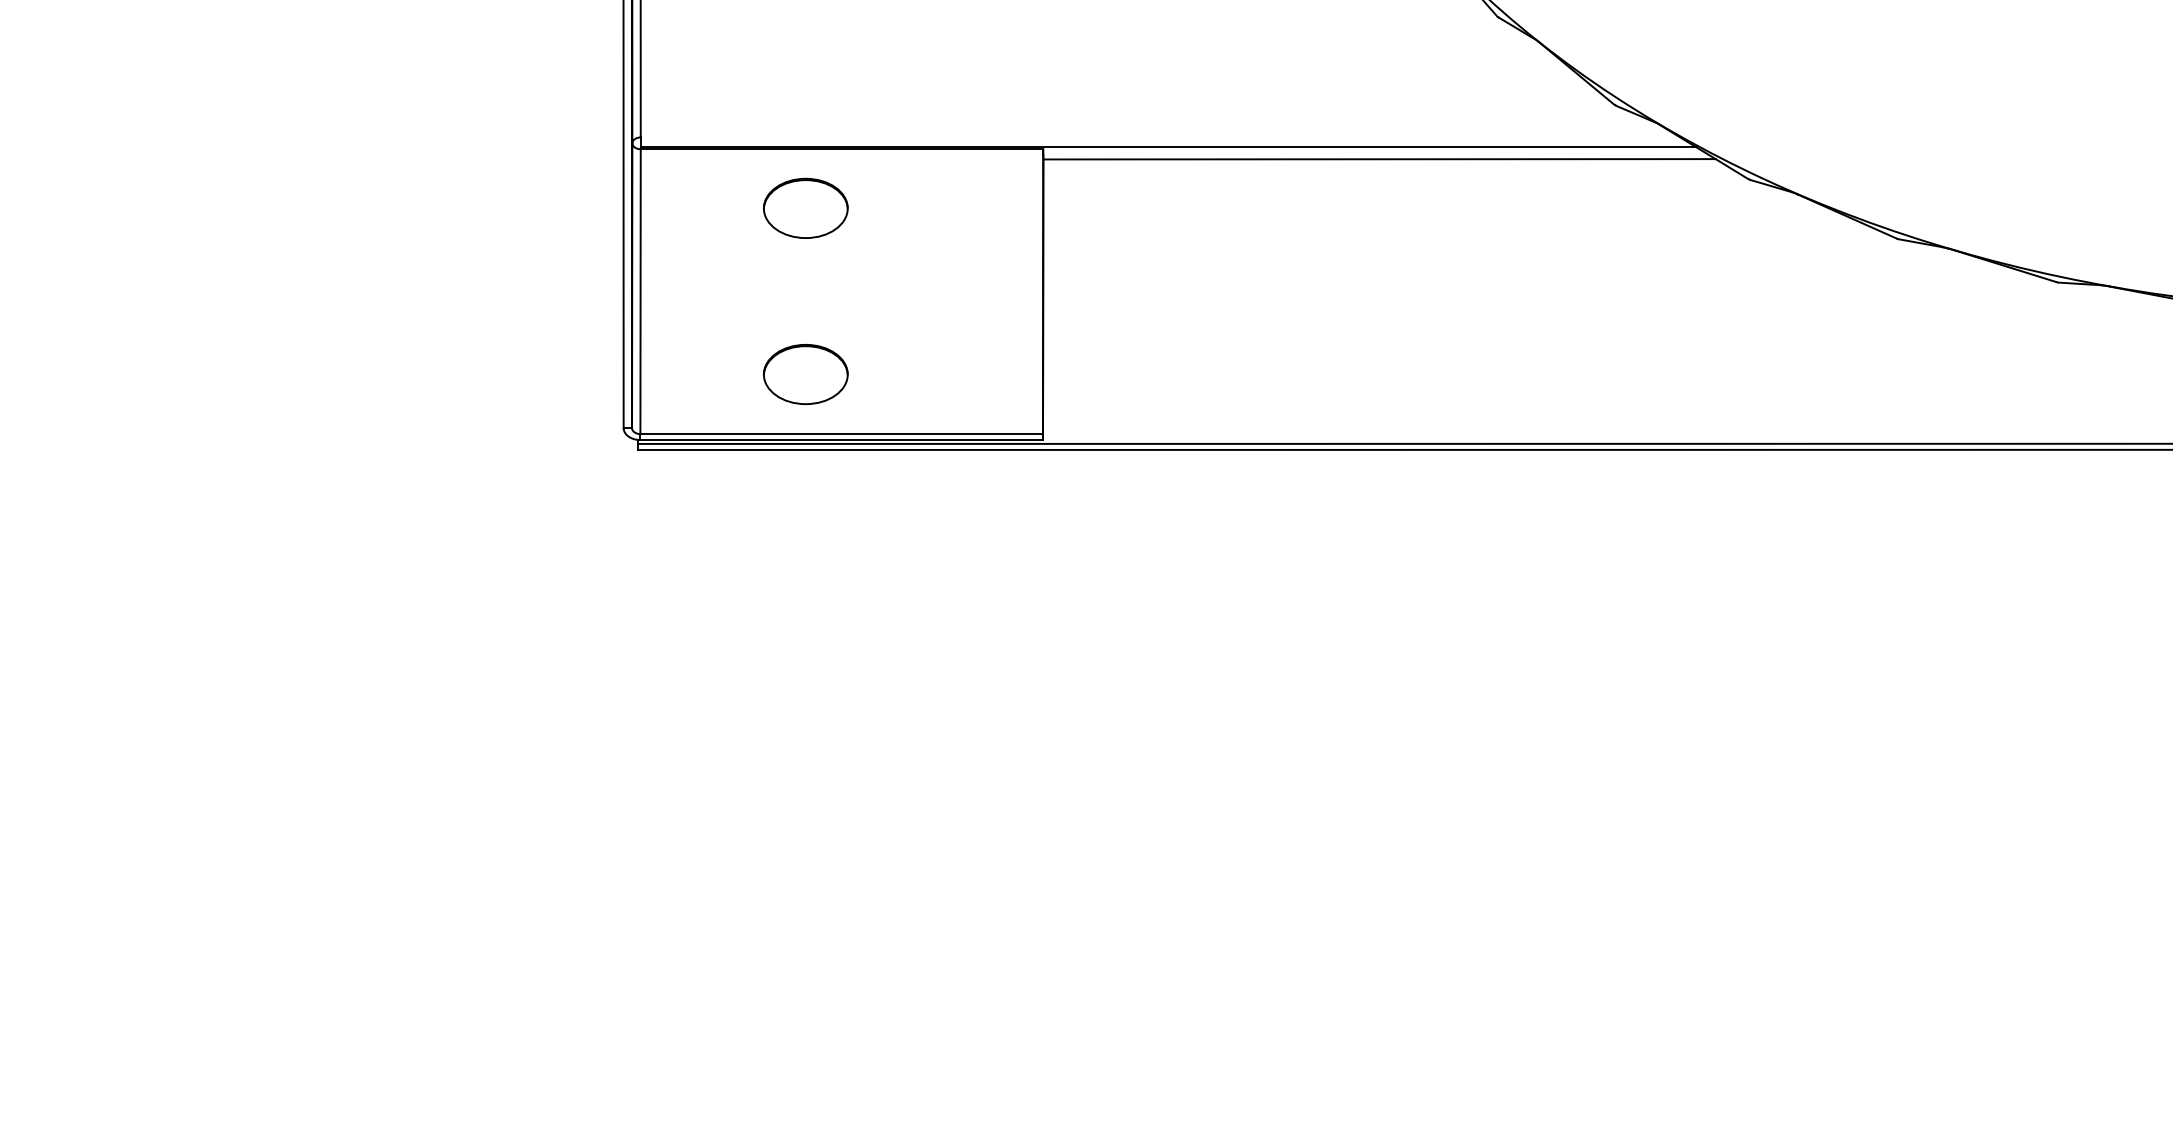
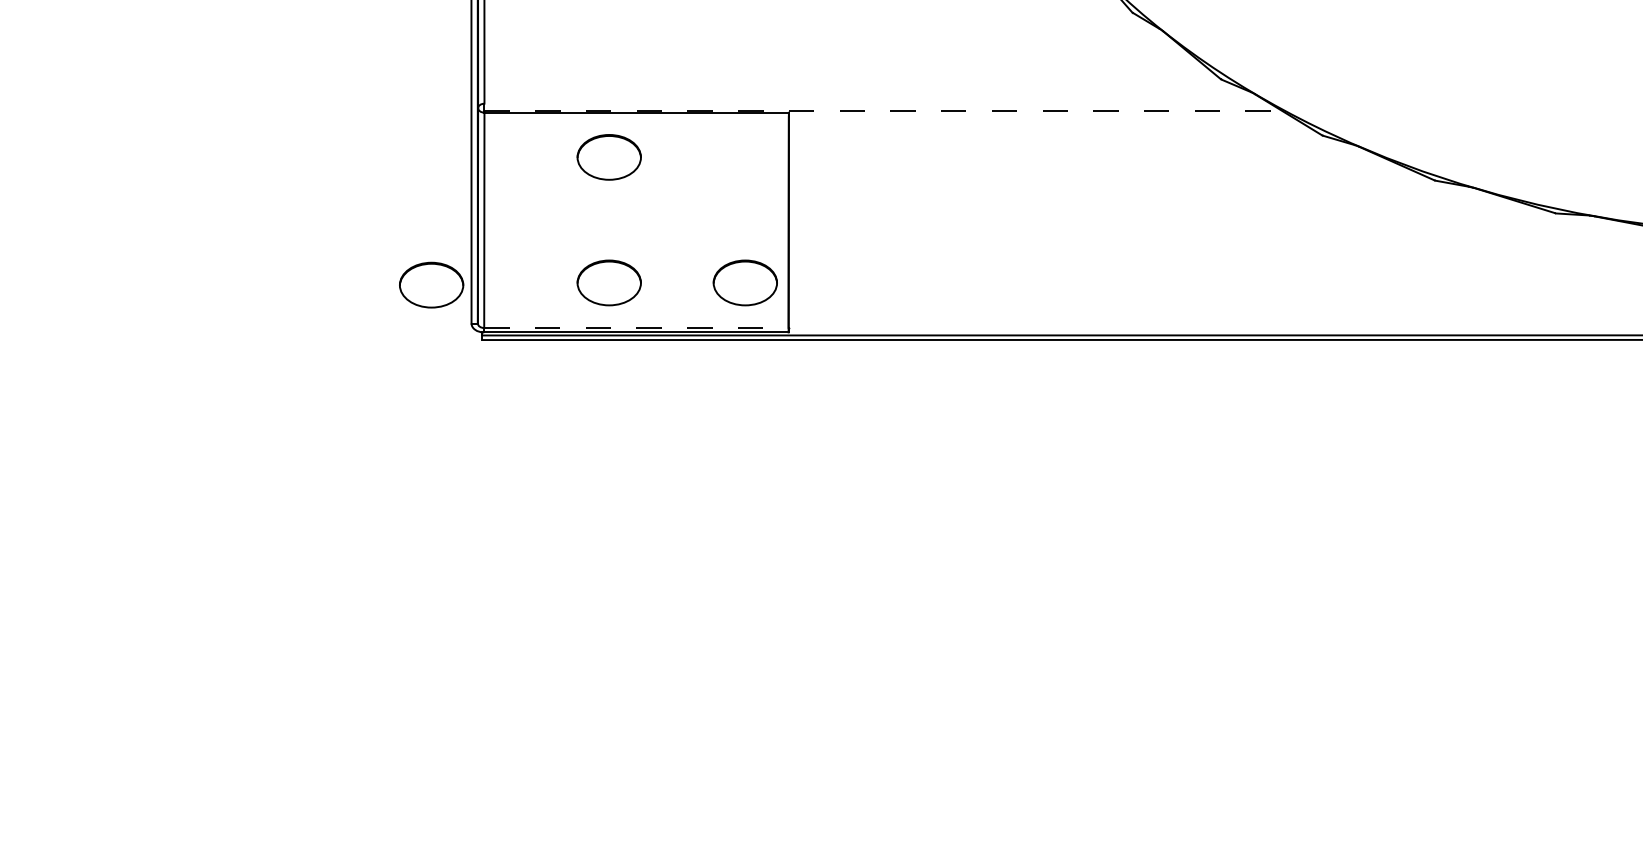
line: (1168, 147) -> (883, 111), solid -> dashed
line: (1379, 159) -> (1043, 120), removed
part: (985, 374) -> (745, 282), added
part: (570, 376) -> (431, 284), added
line: (842, 433) -> (637, 327), solid -> dashed

